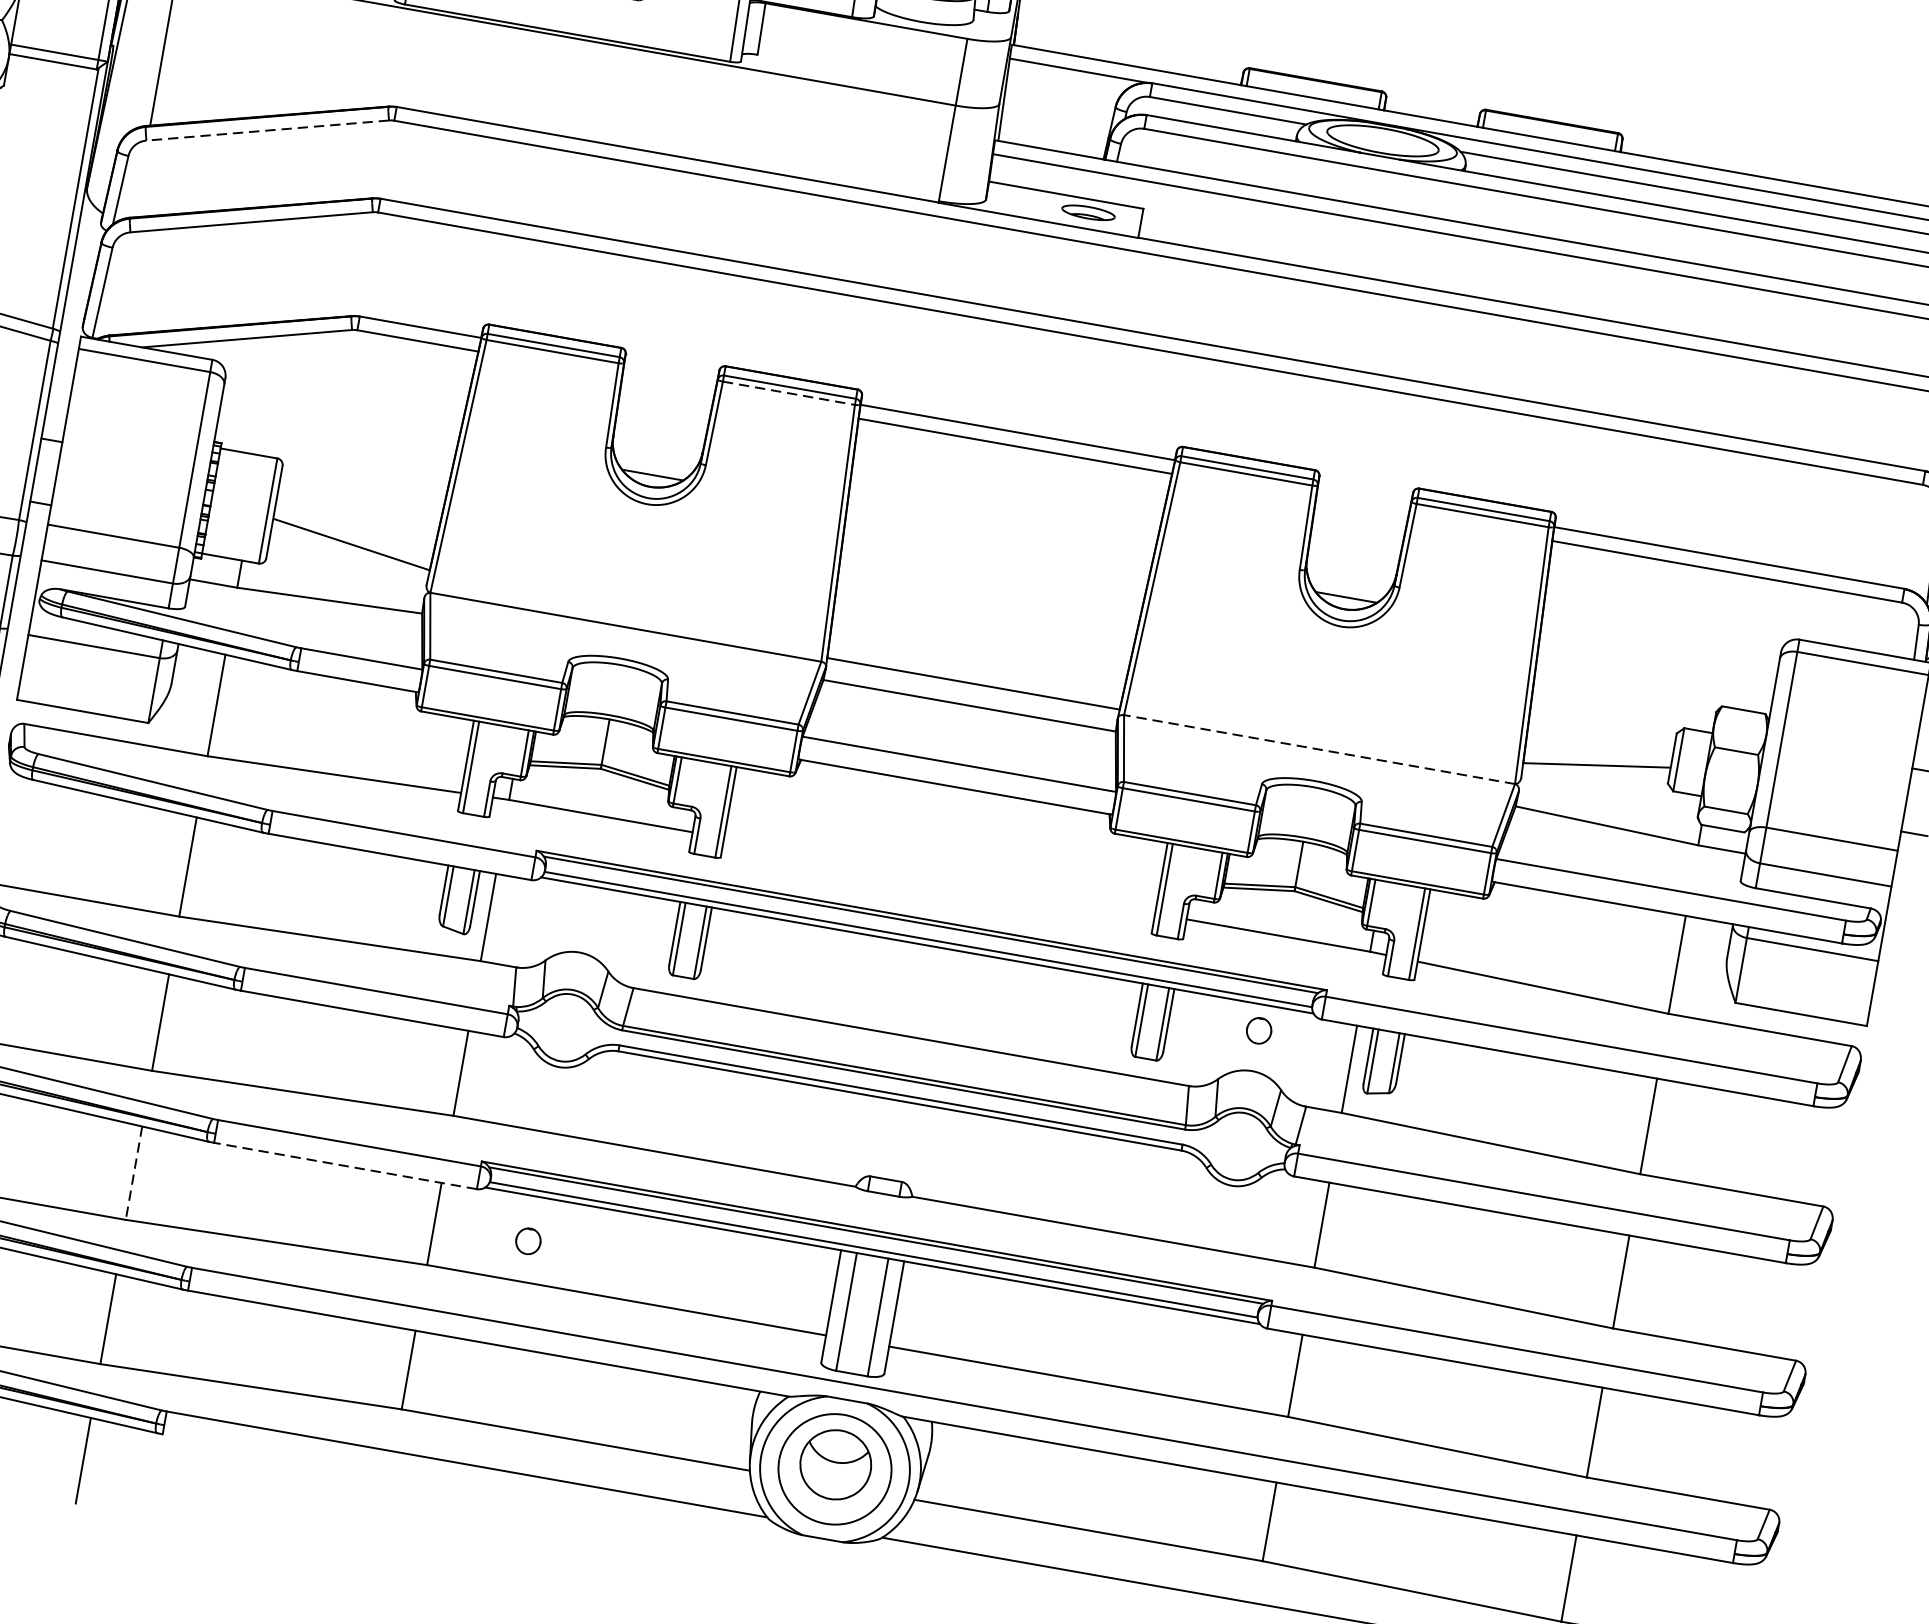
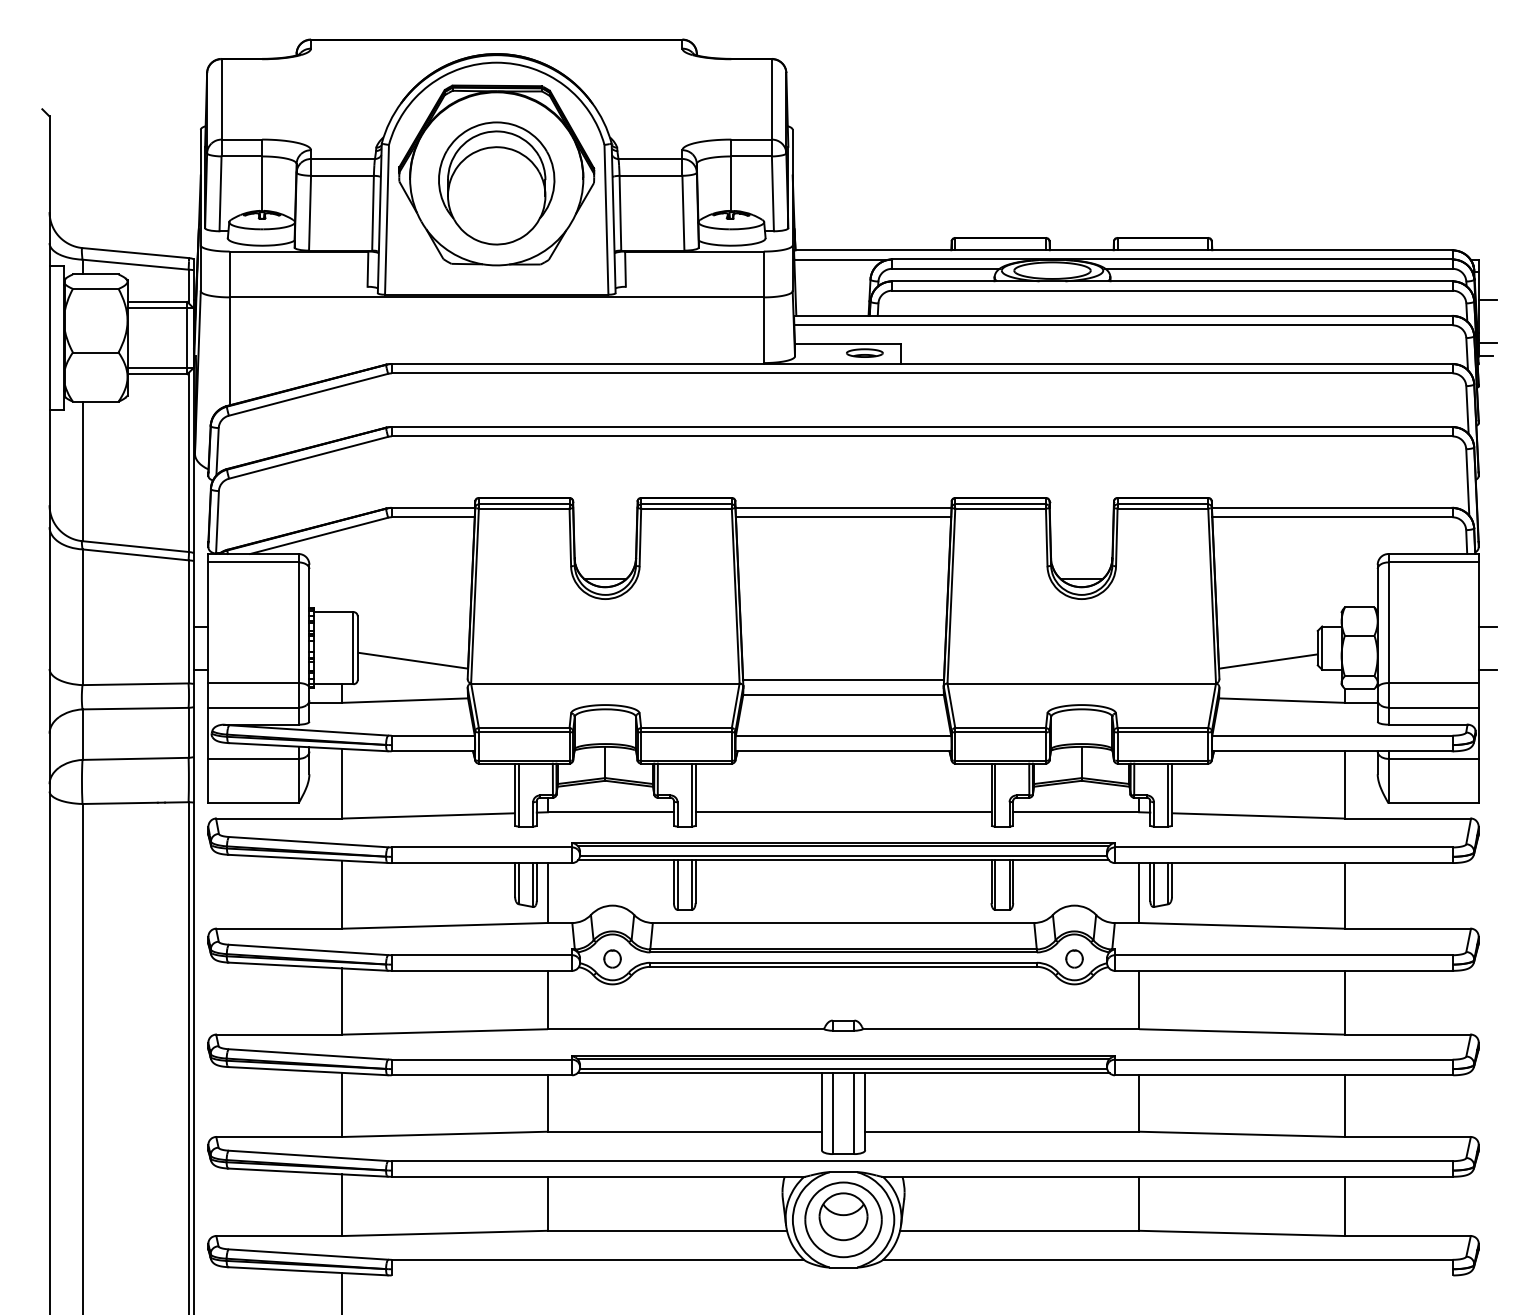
line: (267, 130) -> (308, 394), dashed -> solid
line: (790, 393) -> (687, 508), dashed -> solid
line: (1319, 749) -> (1081, 683), dashed -> solid
line: (939, 876) -> (843, 812), added
part: (1259, 1030) -> (1074, 958), moved
line: (344, 1166) -> (481, 1075), dashed -> solid
line: (133, 1173) -> (341, 1105), dashed -> solid
part: (528, 1240) -> (612, 958), moved

